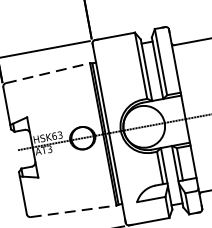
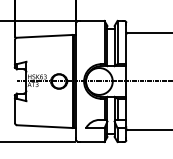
line: (47, 73) -> (44, 36), dashed -> solid
line: (73, 211) -> (44, 126), dashed -> solid

